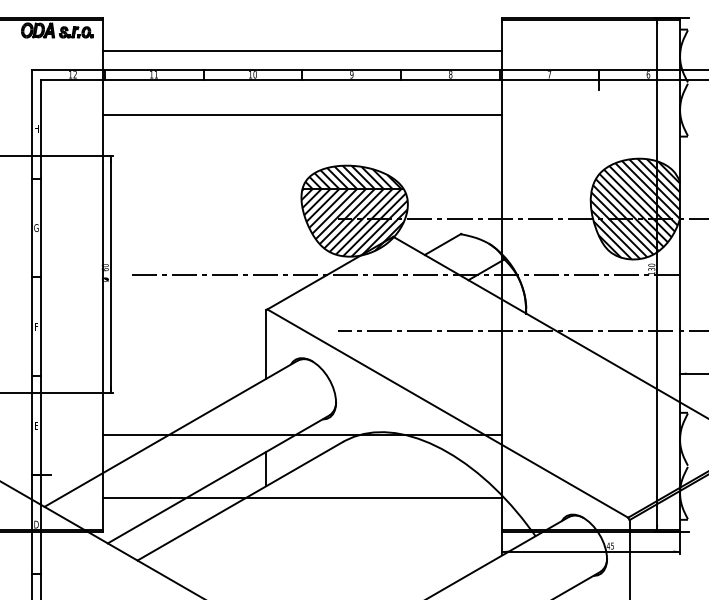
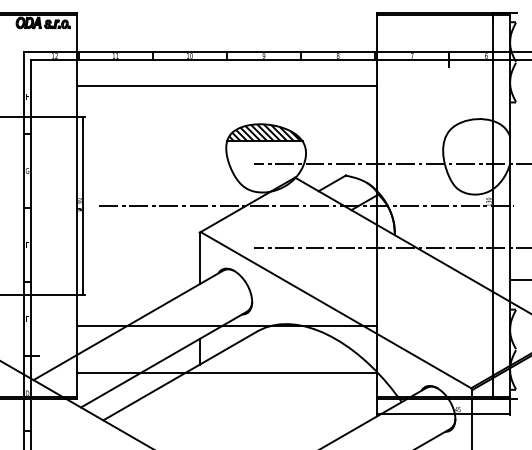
line: (301, 51) -> (226, 38), removed
hatch: (635, 208) -> (476, 156), removed
hatch: (353, 221) -> (265, 166), removed

